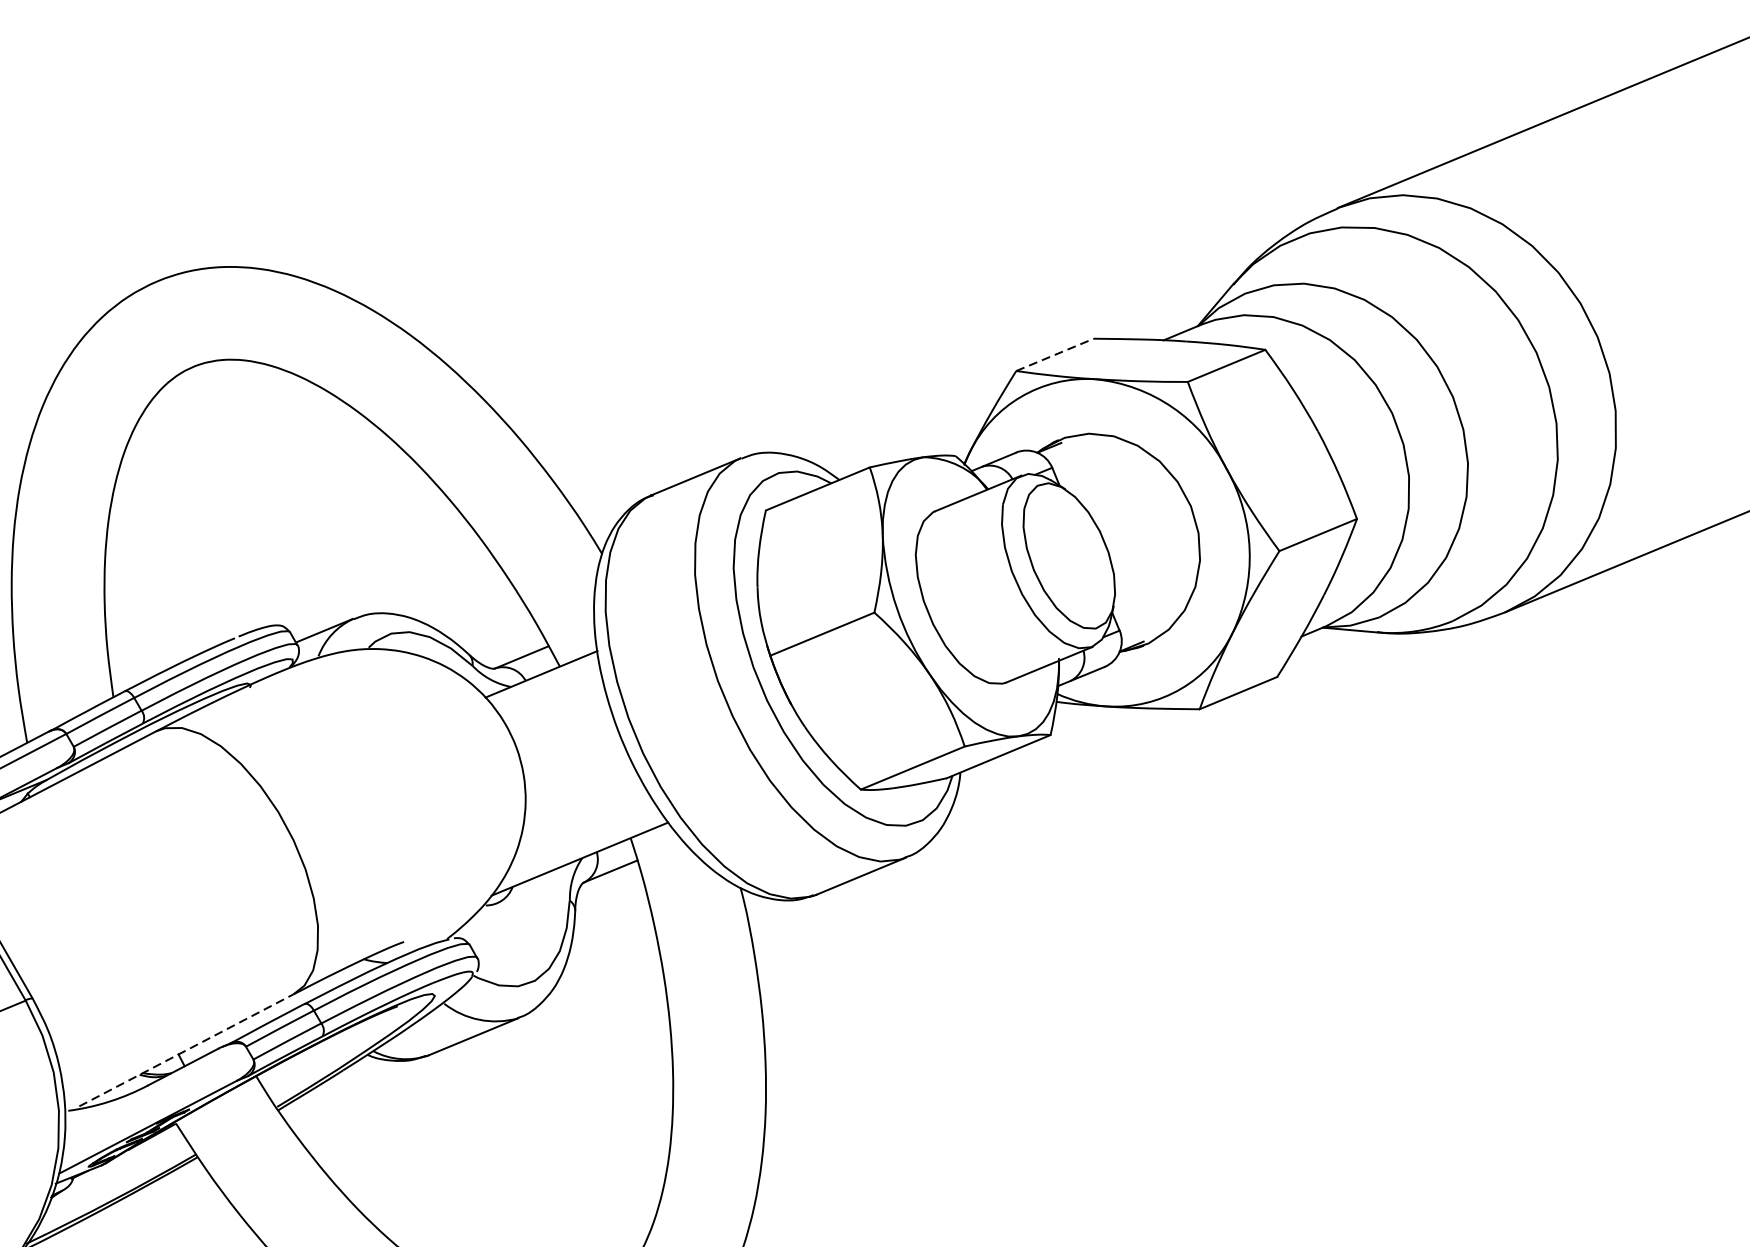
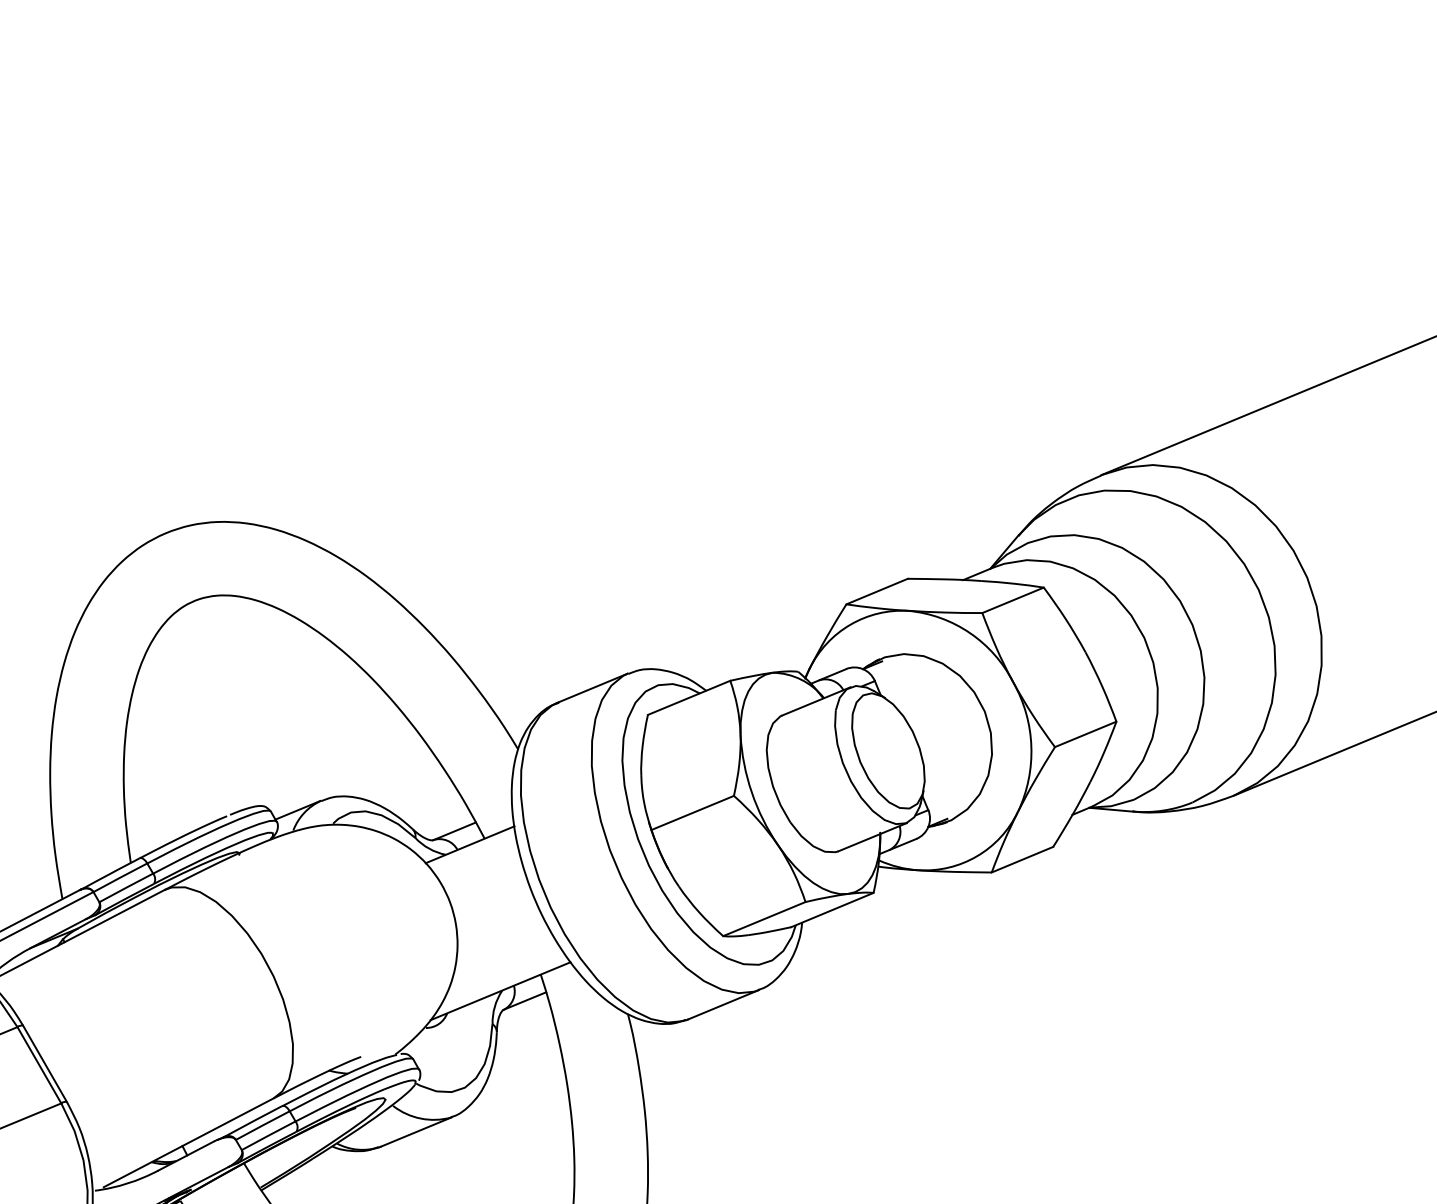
line: (1055, 354) -> (877, 591), dashed -> solid
line: (186, 1049) -> (188, 1142), dashed -> solid

